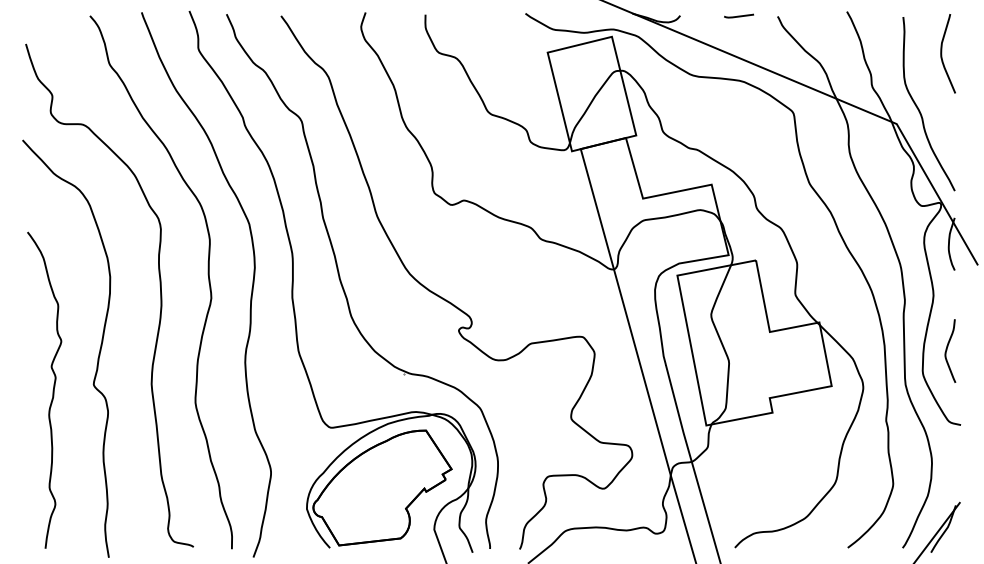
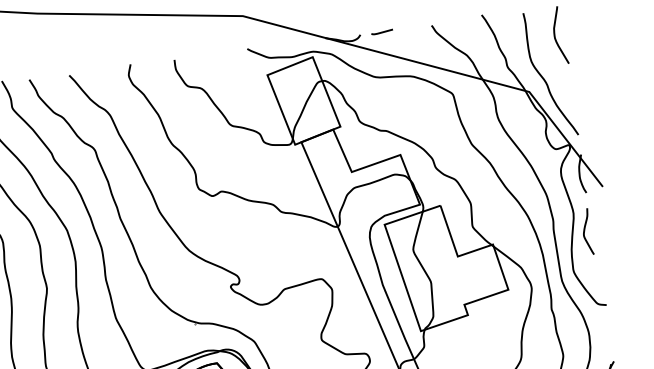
line: (738, 15) -> (381, 31), moved
curve: (947, 350) -> (584, 231), moved

